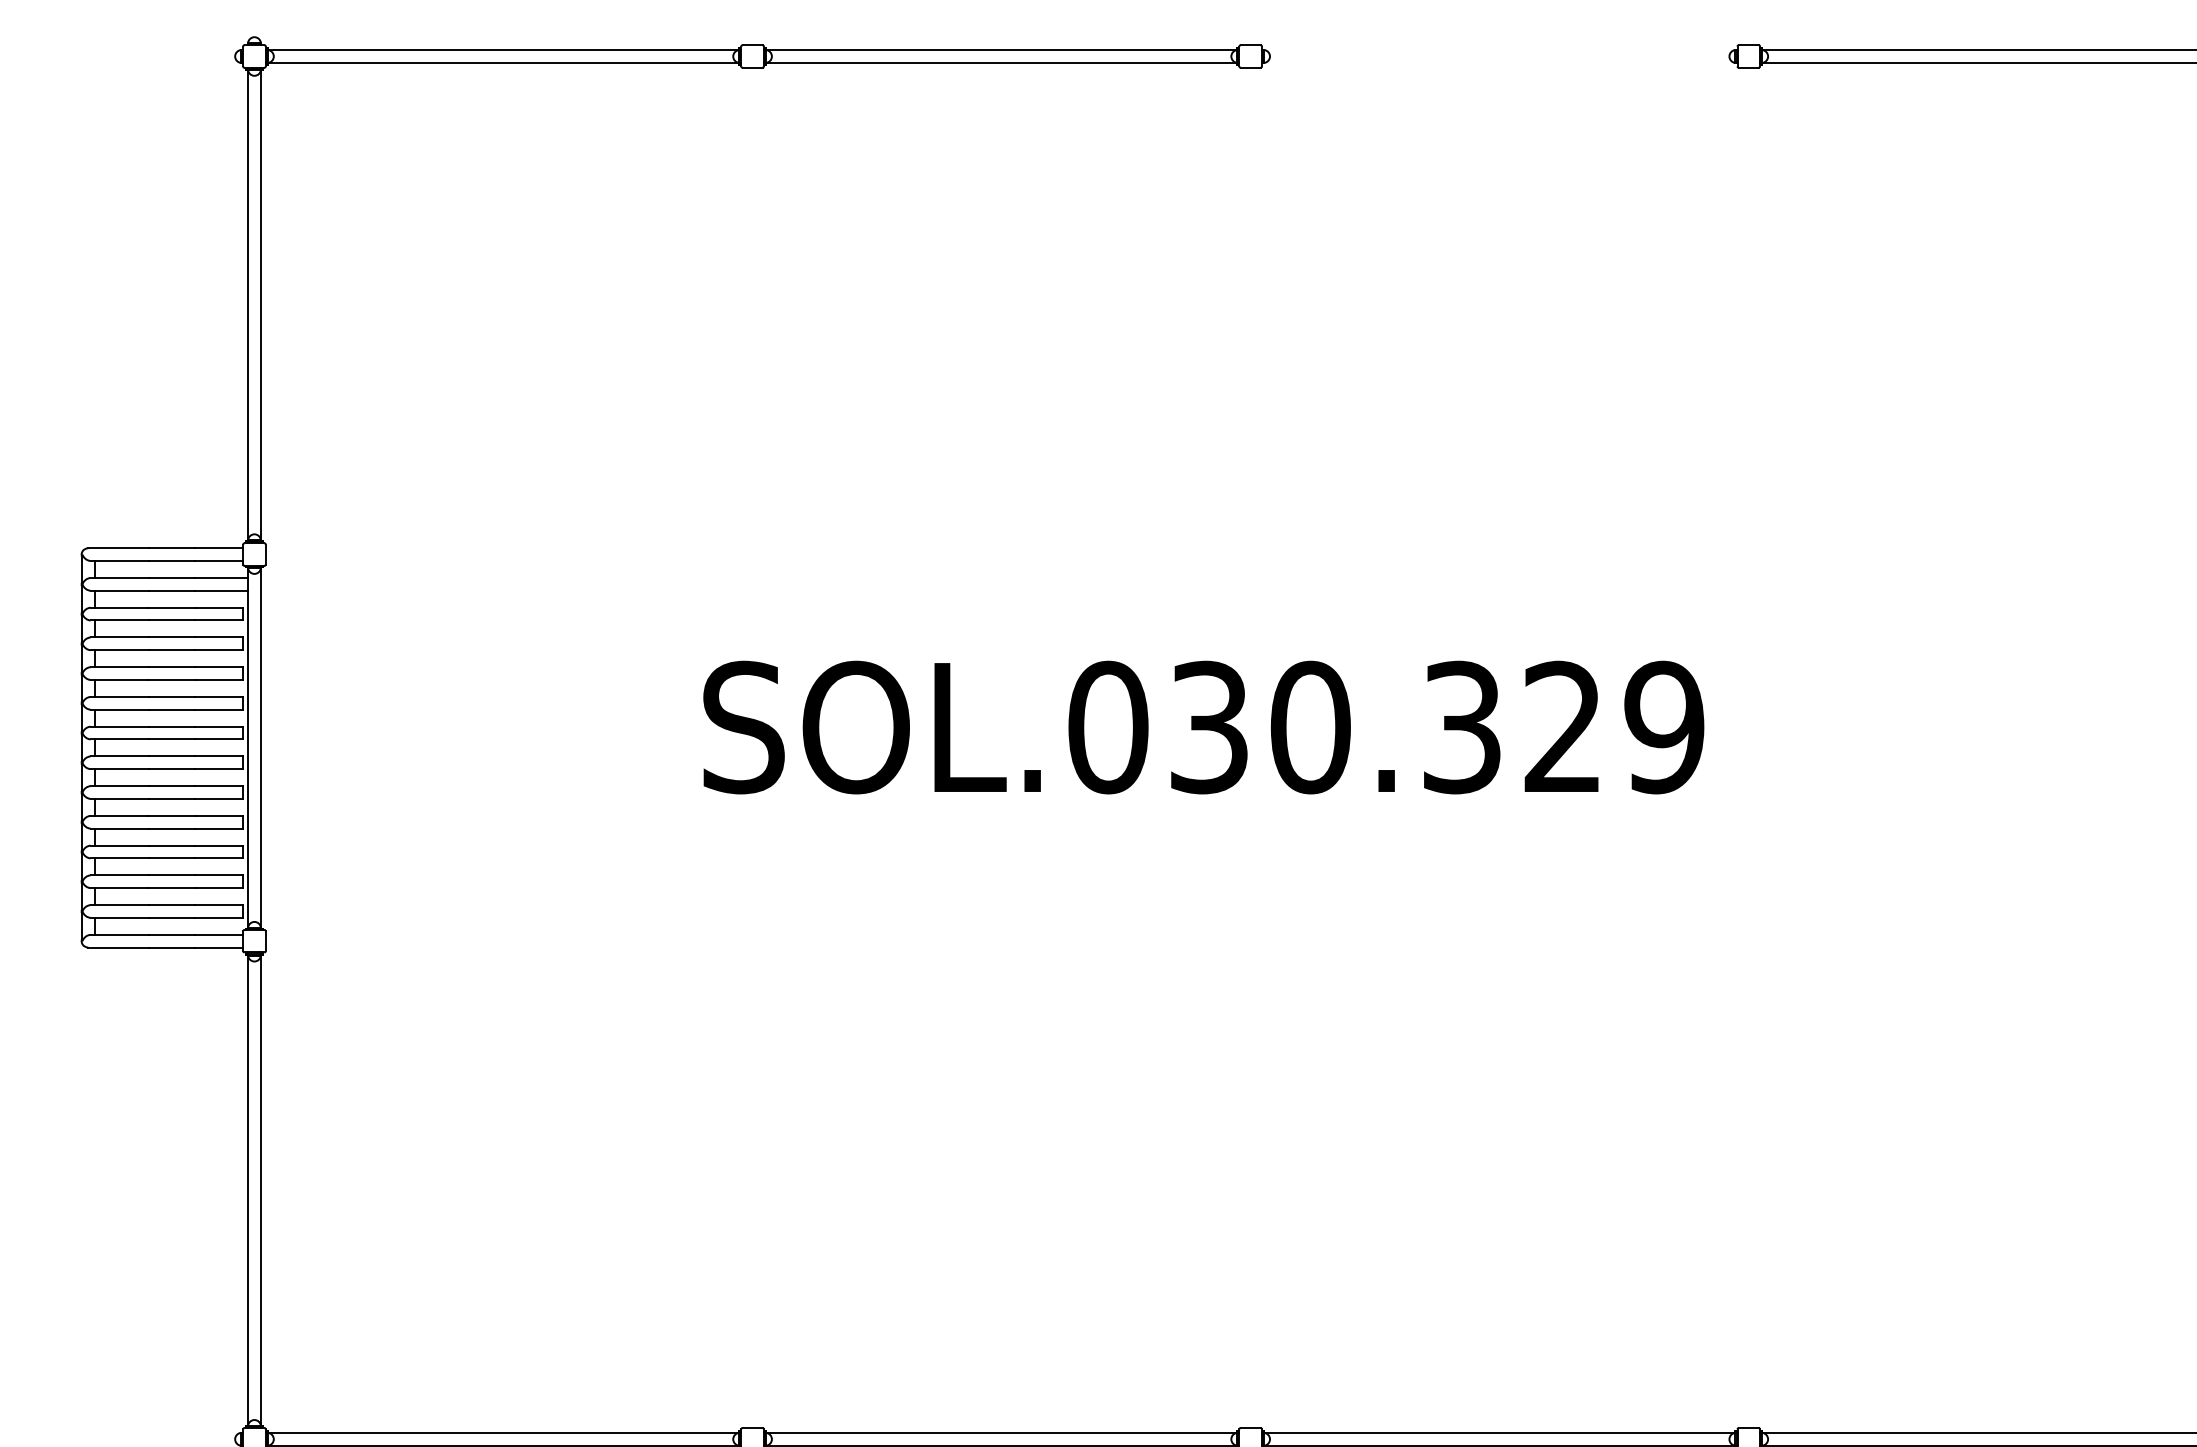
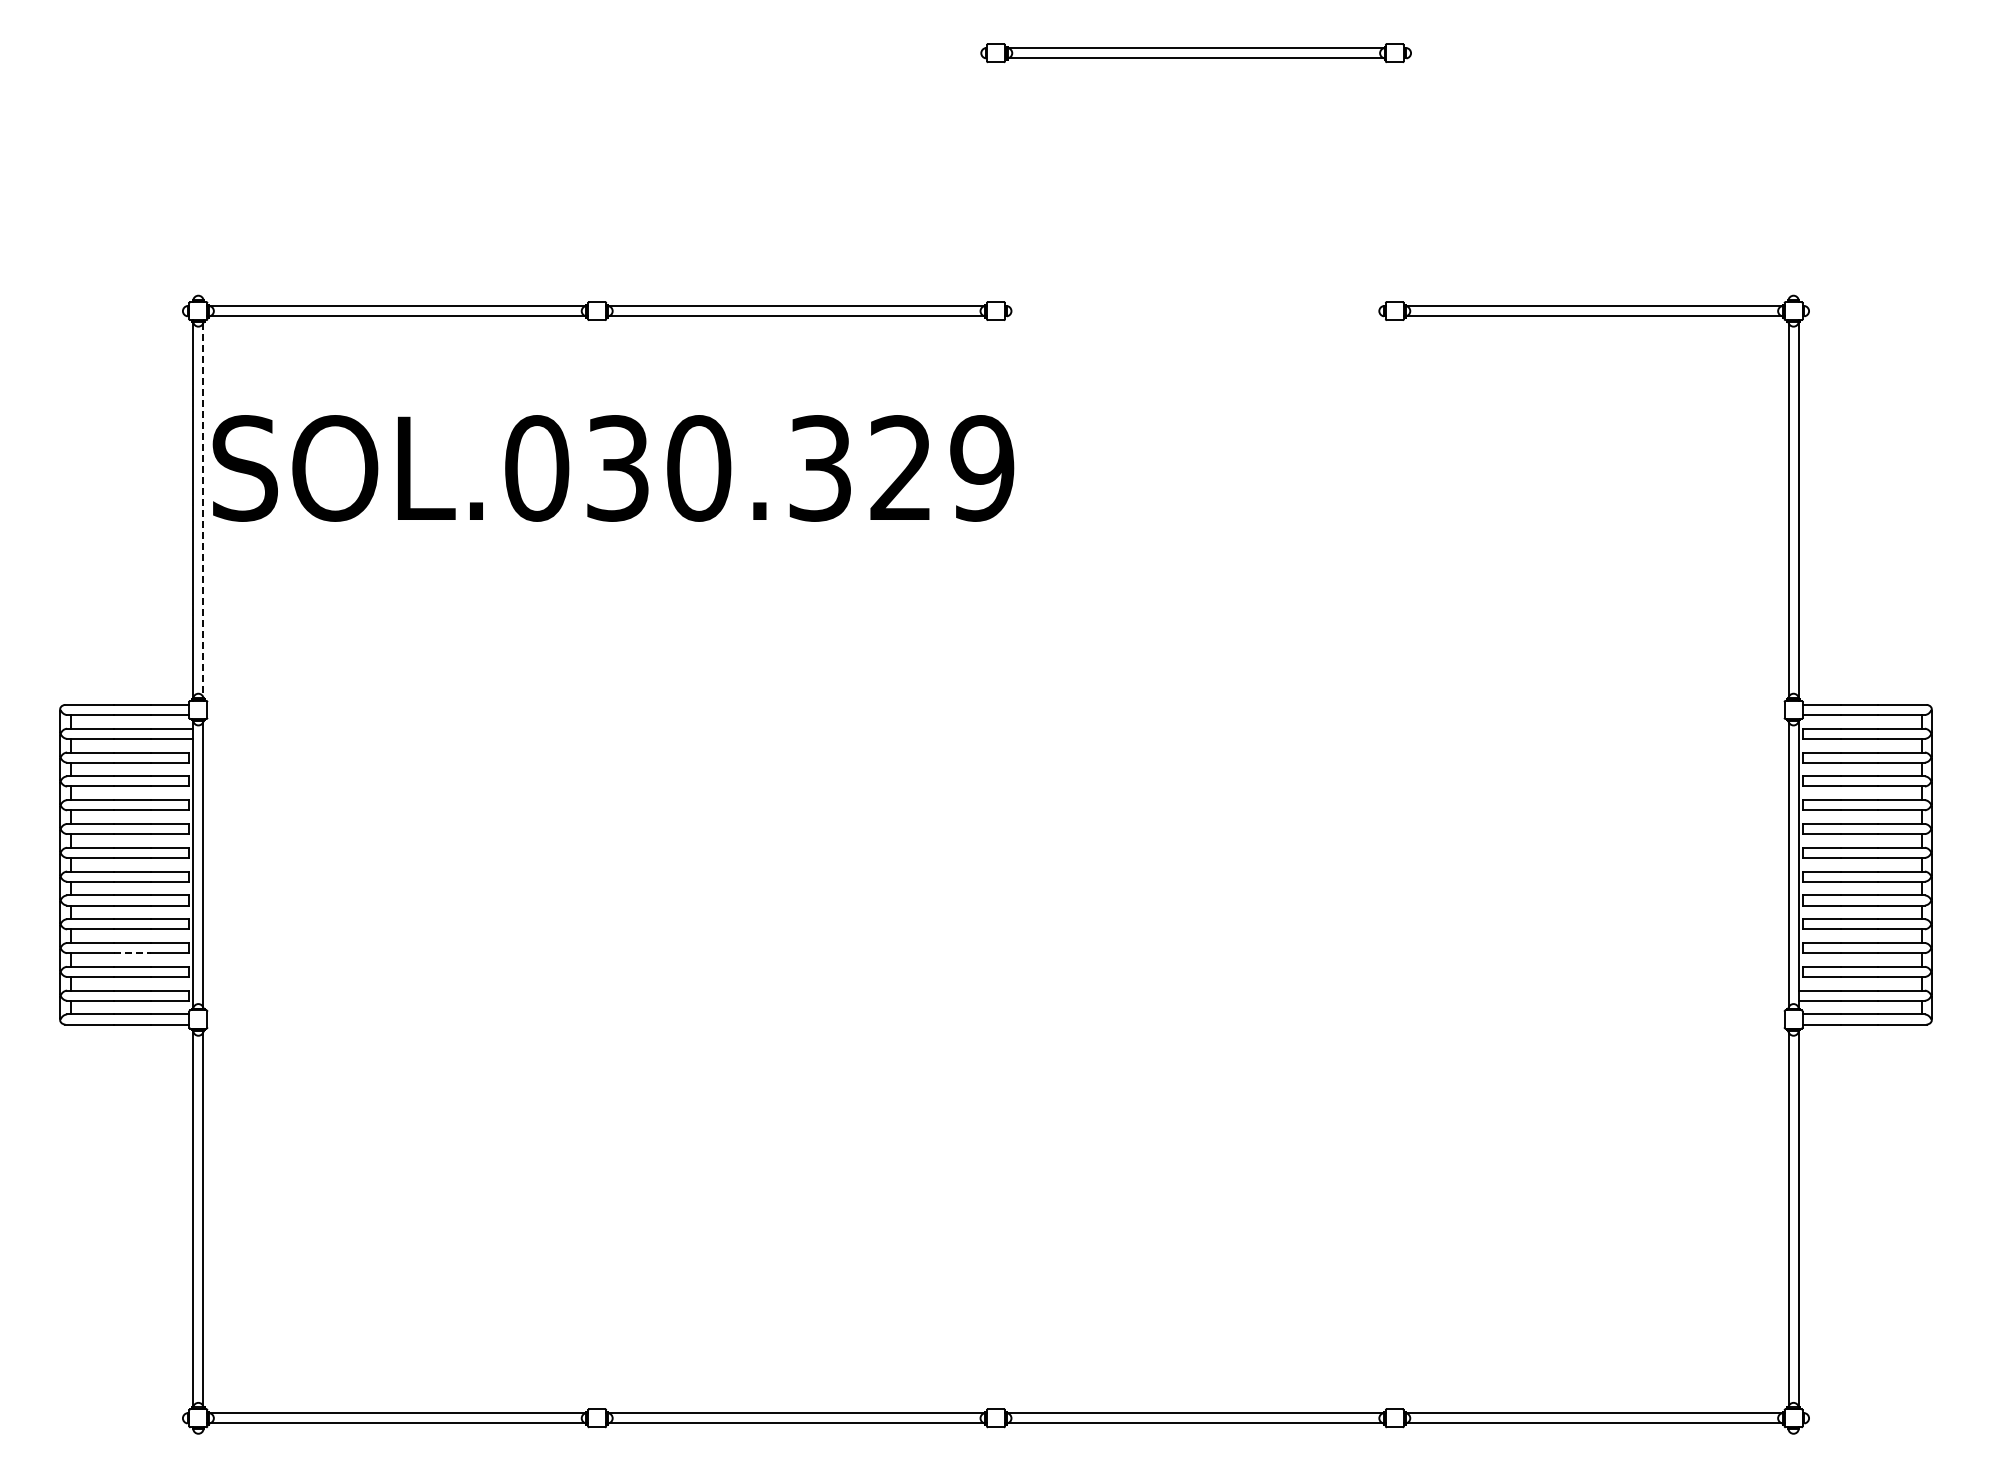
line: (260, 305) -> (203, 510), solid -> dashed
text: (1203, 727) -> (613, 468), moved
line: (173, 858) -> (133, 953), solid -> dashed

